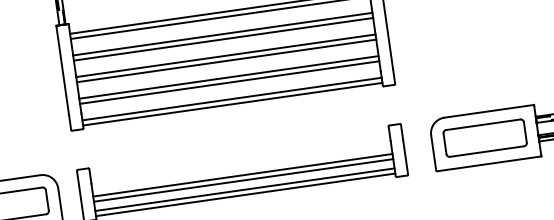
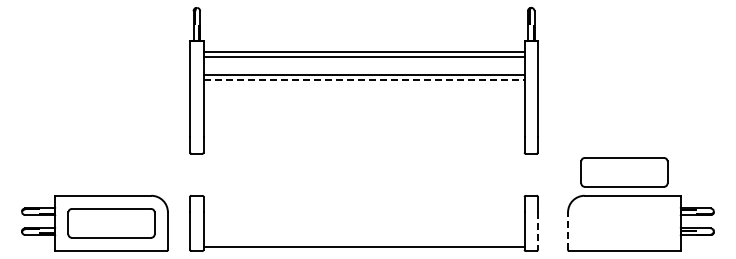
line: (223, 39) -> (364, 80), solid -> dashed
line: (225, 55) -> (363, 97), removed
line: (226, 61) -> (363, 103), removed
line: (228, 77) -> (363, 121), removed
line: (229, 82) -> (363, 126), removed
line: (231, 99) -> (363, 144), removed
line: (232, 103) -> (363, 149), removed
part: (485, 138) -> (624, 172), moved
line: (434, 153) -> (568, 231), solid -> dashed
line: (405, 157) -> (537, 231), solid -> dashed
line: (242, 175) -> (363, 226), removed
line: (243, 180) -> (363, 231), removed
line: (244, 189) -> (363, 241), removed

